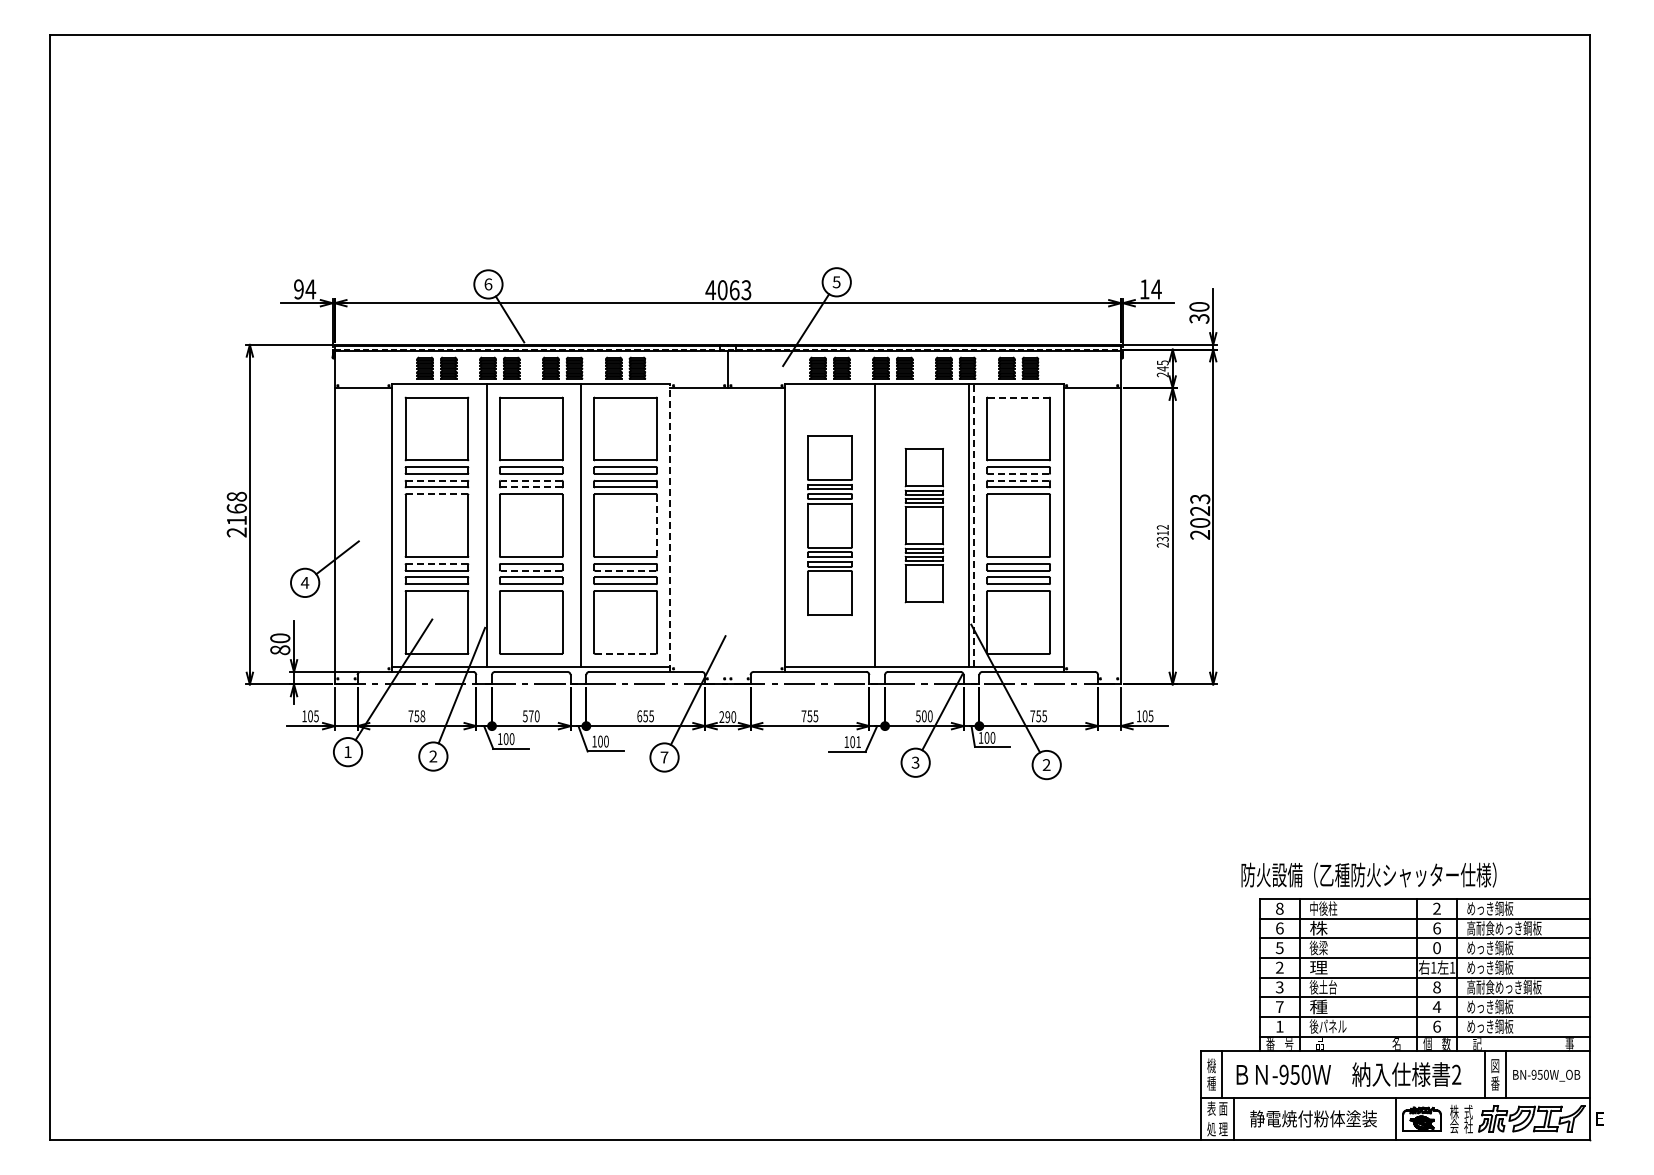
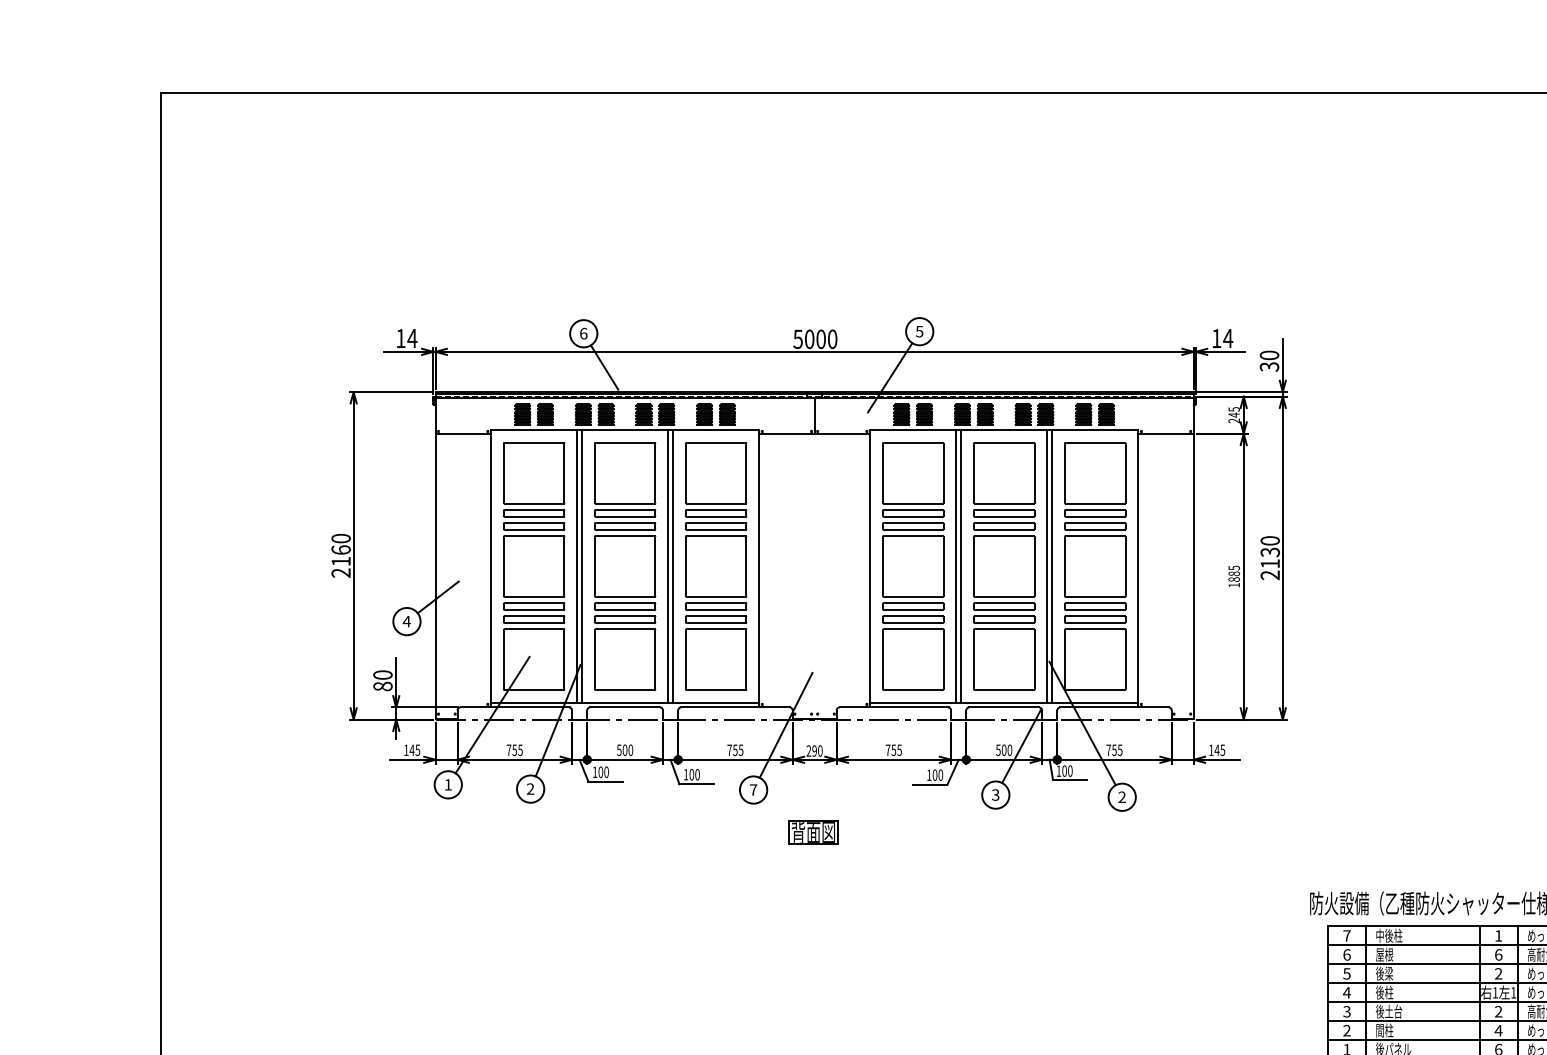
text: (298, 289) -> (400, 338), 94 -> 14
text: (728, 290) -> (815, 339), 4063 -> 5000
line: (1018, 397) -> (1094, 442), dashed -> solid
line: (1018, 473) -> (1094, 516), dashed -> solid
line: (436, 480) -> (533, 522), dashed -> solid
line: (531, 480) -> (625, 522), dashed -> solid
line: (1018, 480) -> (1094, 522), dashed -> solid
line: (531, 487) -> (625, 529), dashed -> solid
line: (436, 494) -> (533, 536), dashed -> solid
text: (236, 496) -> (340, 538), 2168 -> 2160
text: (1200, 510) -> (1270, 551), 2023 -> 2130
line: (481, 525) -> (577, 566), added
line: (576, 525) -> (668, 566), added
line: (657, 525) -> (746, 566), dashed -> solid
part: (829, 525) -> (912, 566), size x1.43
line: (879, 525) -> (960, 566), added
part: (924, 525) -> (1004, 566), size x1.67
line: (973, 525) -> (1051, 566), dashed -> solid
line: (670, 528) -> (759, 569), dashed -> solid
text: (1162, 536) -> (1233, 576), 2312 -> 1885
line: (436, 563) -> (533, 602), dashed -> solid
line: (531, 570) -> (625, 609), dashed -> solid
line: (625, 570) -> (715, 609), dashed -> solid
line: (625, 653) -> (715, 689), dashed -> solid
text: (310, 716) -> (412, 750), 105 -> 145
text: (422, 716) -> (520, 750), 758 -> 755
text: (530, 716) -> (624, 750), 570 -> 500
text: (639, 716) -> (729, 750), 655 -> 755
text: (1144, 716) -> (1216, 750), 105 -> 145
text: (858, 742) -> (940, 775), 101 -> 100
part: (726, 801) -> (813, 832), added
text: (1279, 908) -> (1346, 935), 8 -> 7
text: (1436, 908) -> (1498, 935), 2 -> 1
text: (1318, 927) -> (1384, 953), 株 -> 屋根
text: (1436, 948) -> (1498, 974), 0 -> 2
text: (1279, 967) -> (1346, 992), 2 -> 4
text: (1318, 967) -> (1384, 992), 理 -> 後柱
text: (1436, 987) -> (1498, 1011), 8 -> 2
text: (1279, 1006) -> (1346, 1030), 7 -> 2
text: (1318, 1006) -> (1384, 1030), 種 -> 間柱

